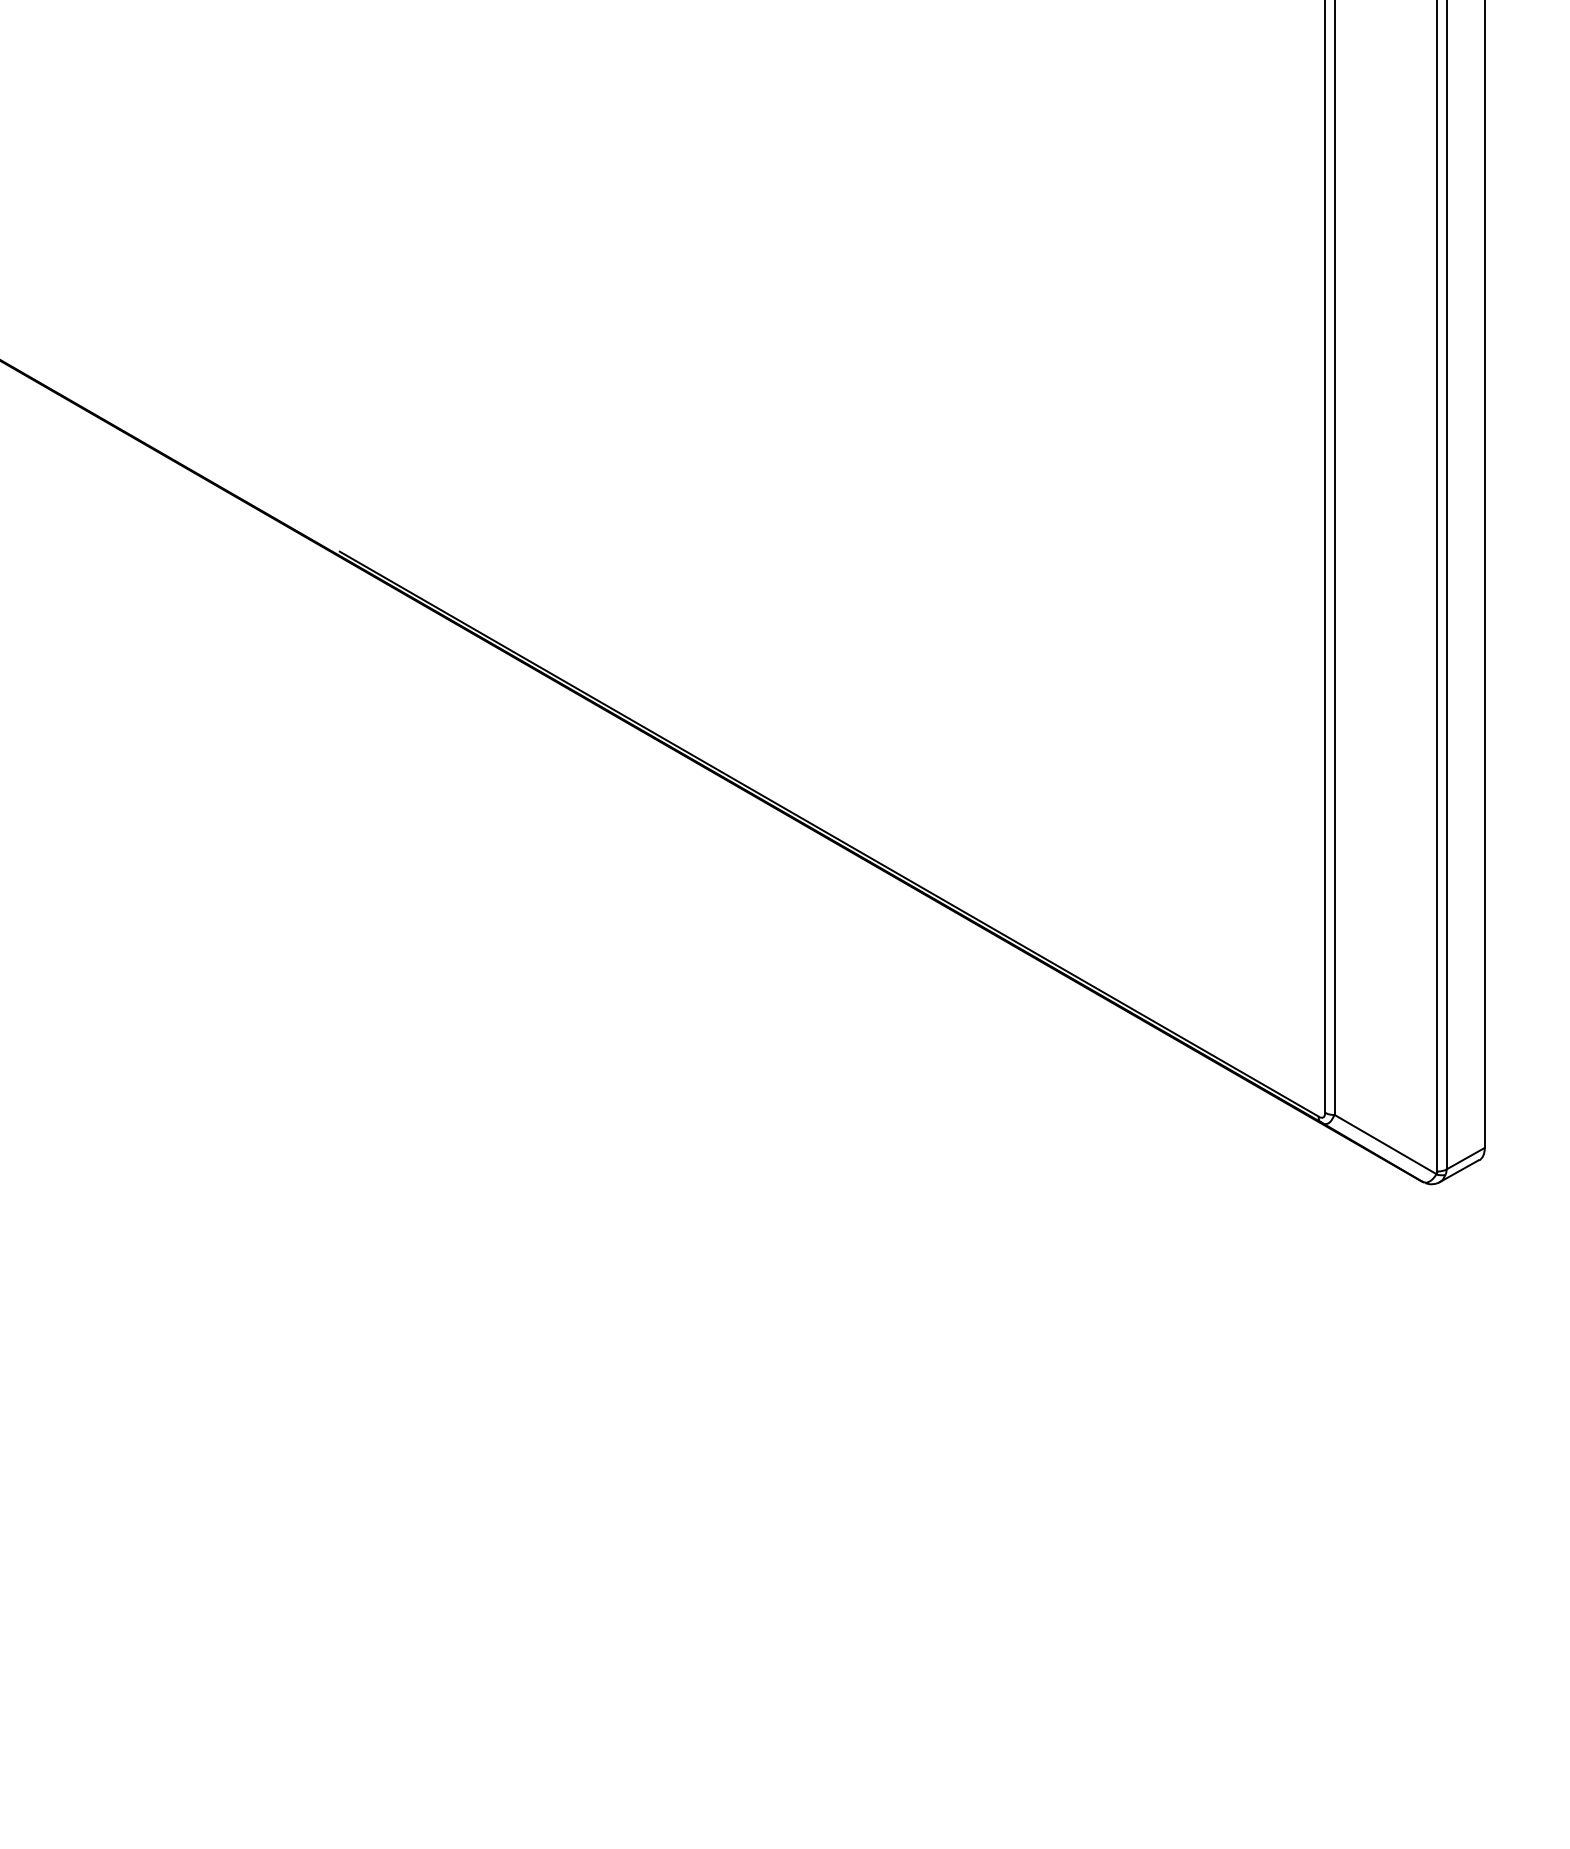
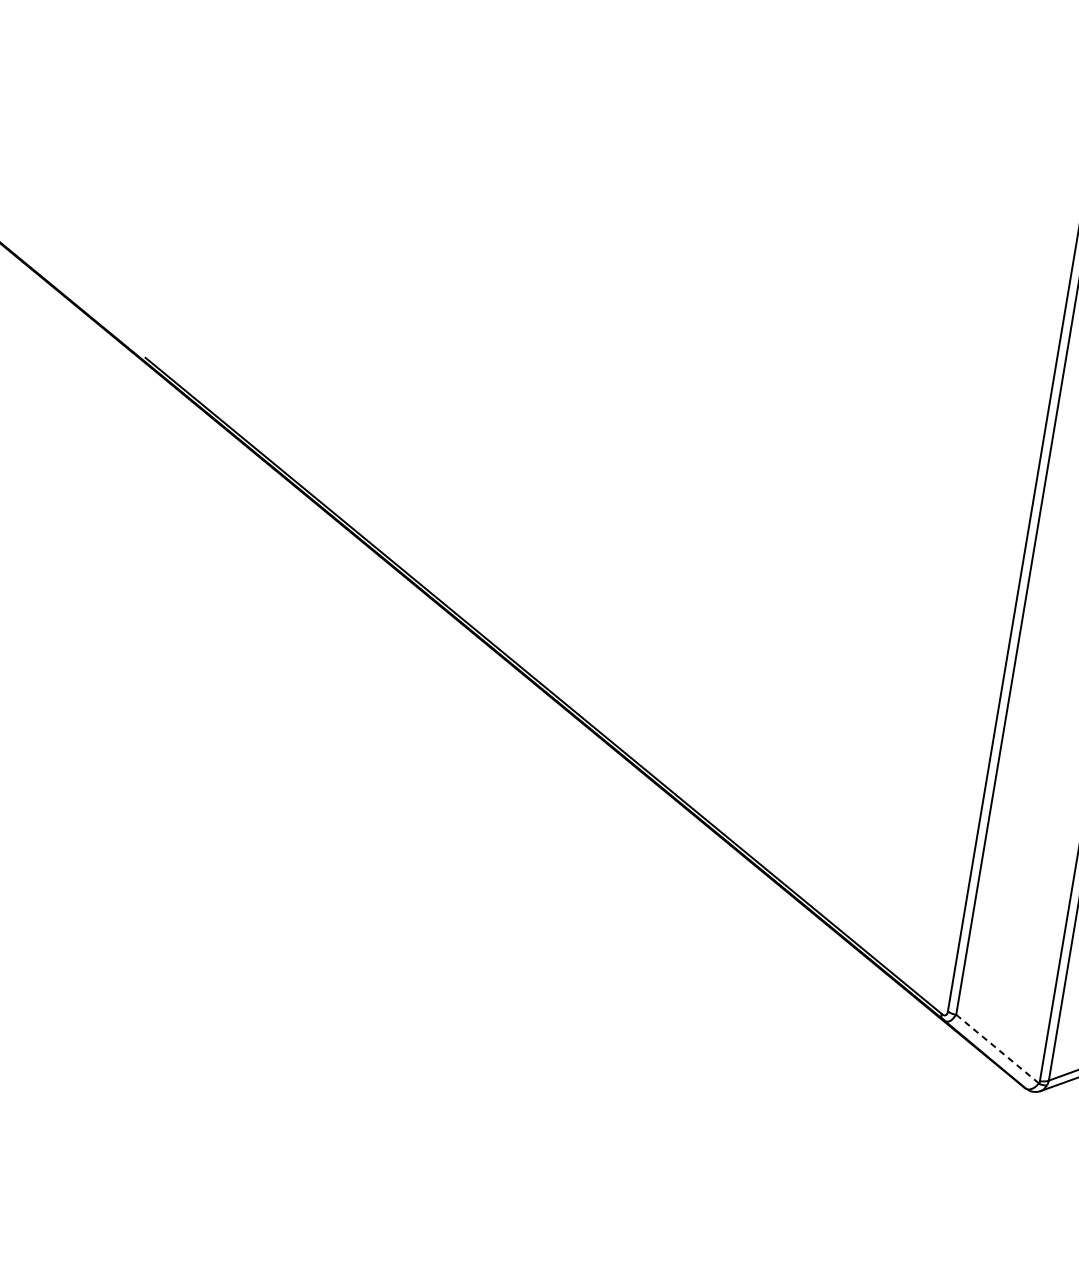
line: (1385, 1144) -> (997, 1049), solid -> dashed

